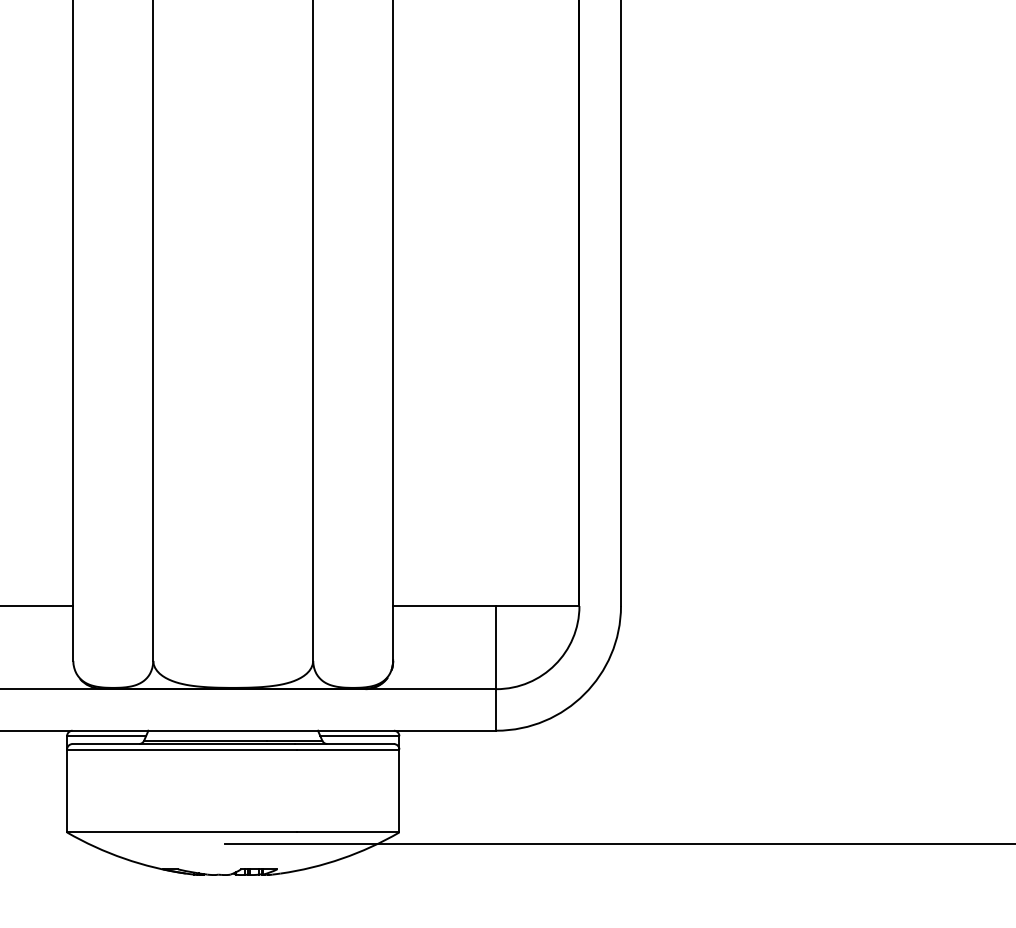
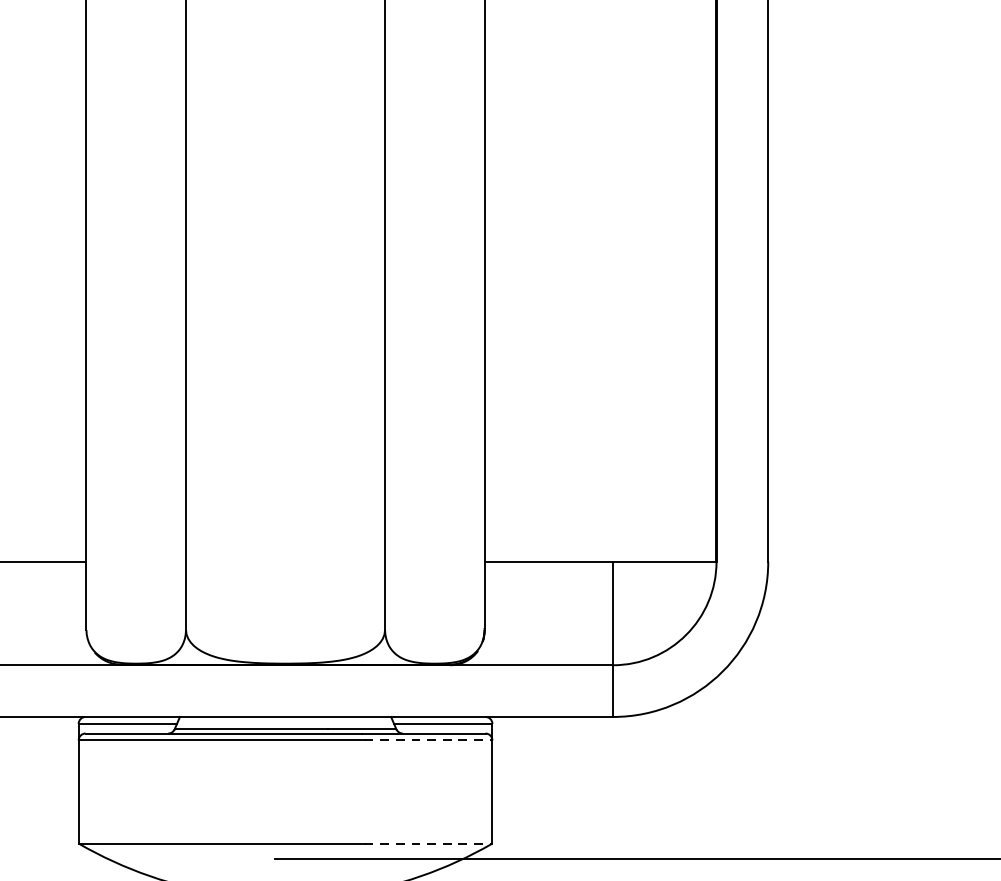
line: (348, 749) -> (429, 740), solid -> dashed
line: (348, 832) -> (429, 843), solid -> dashed

